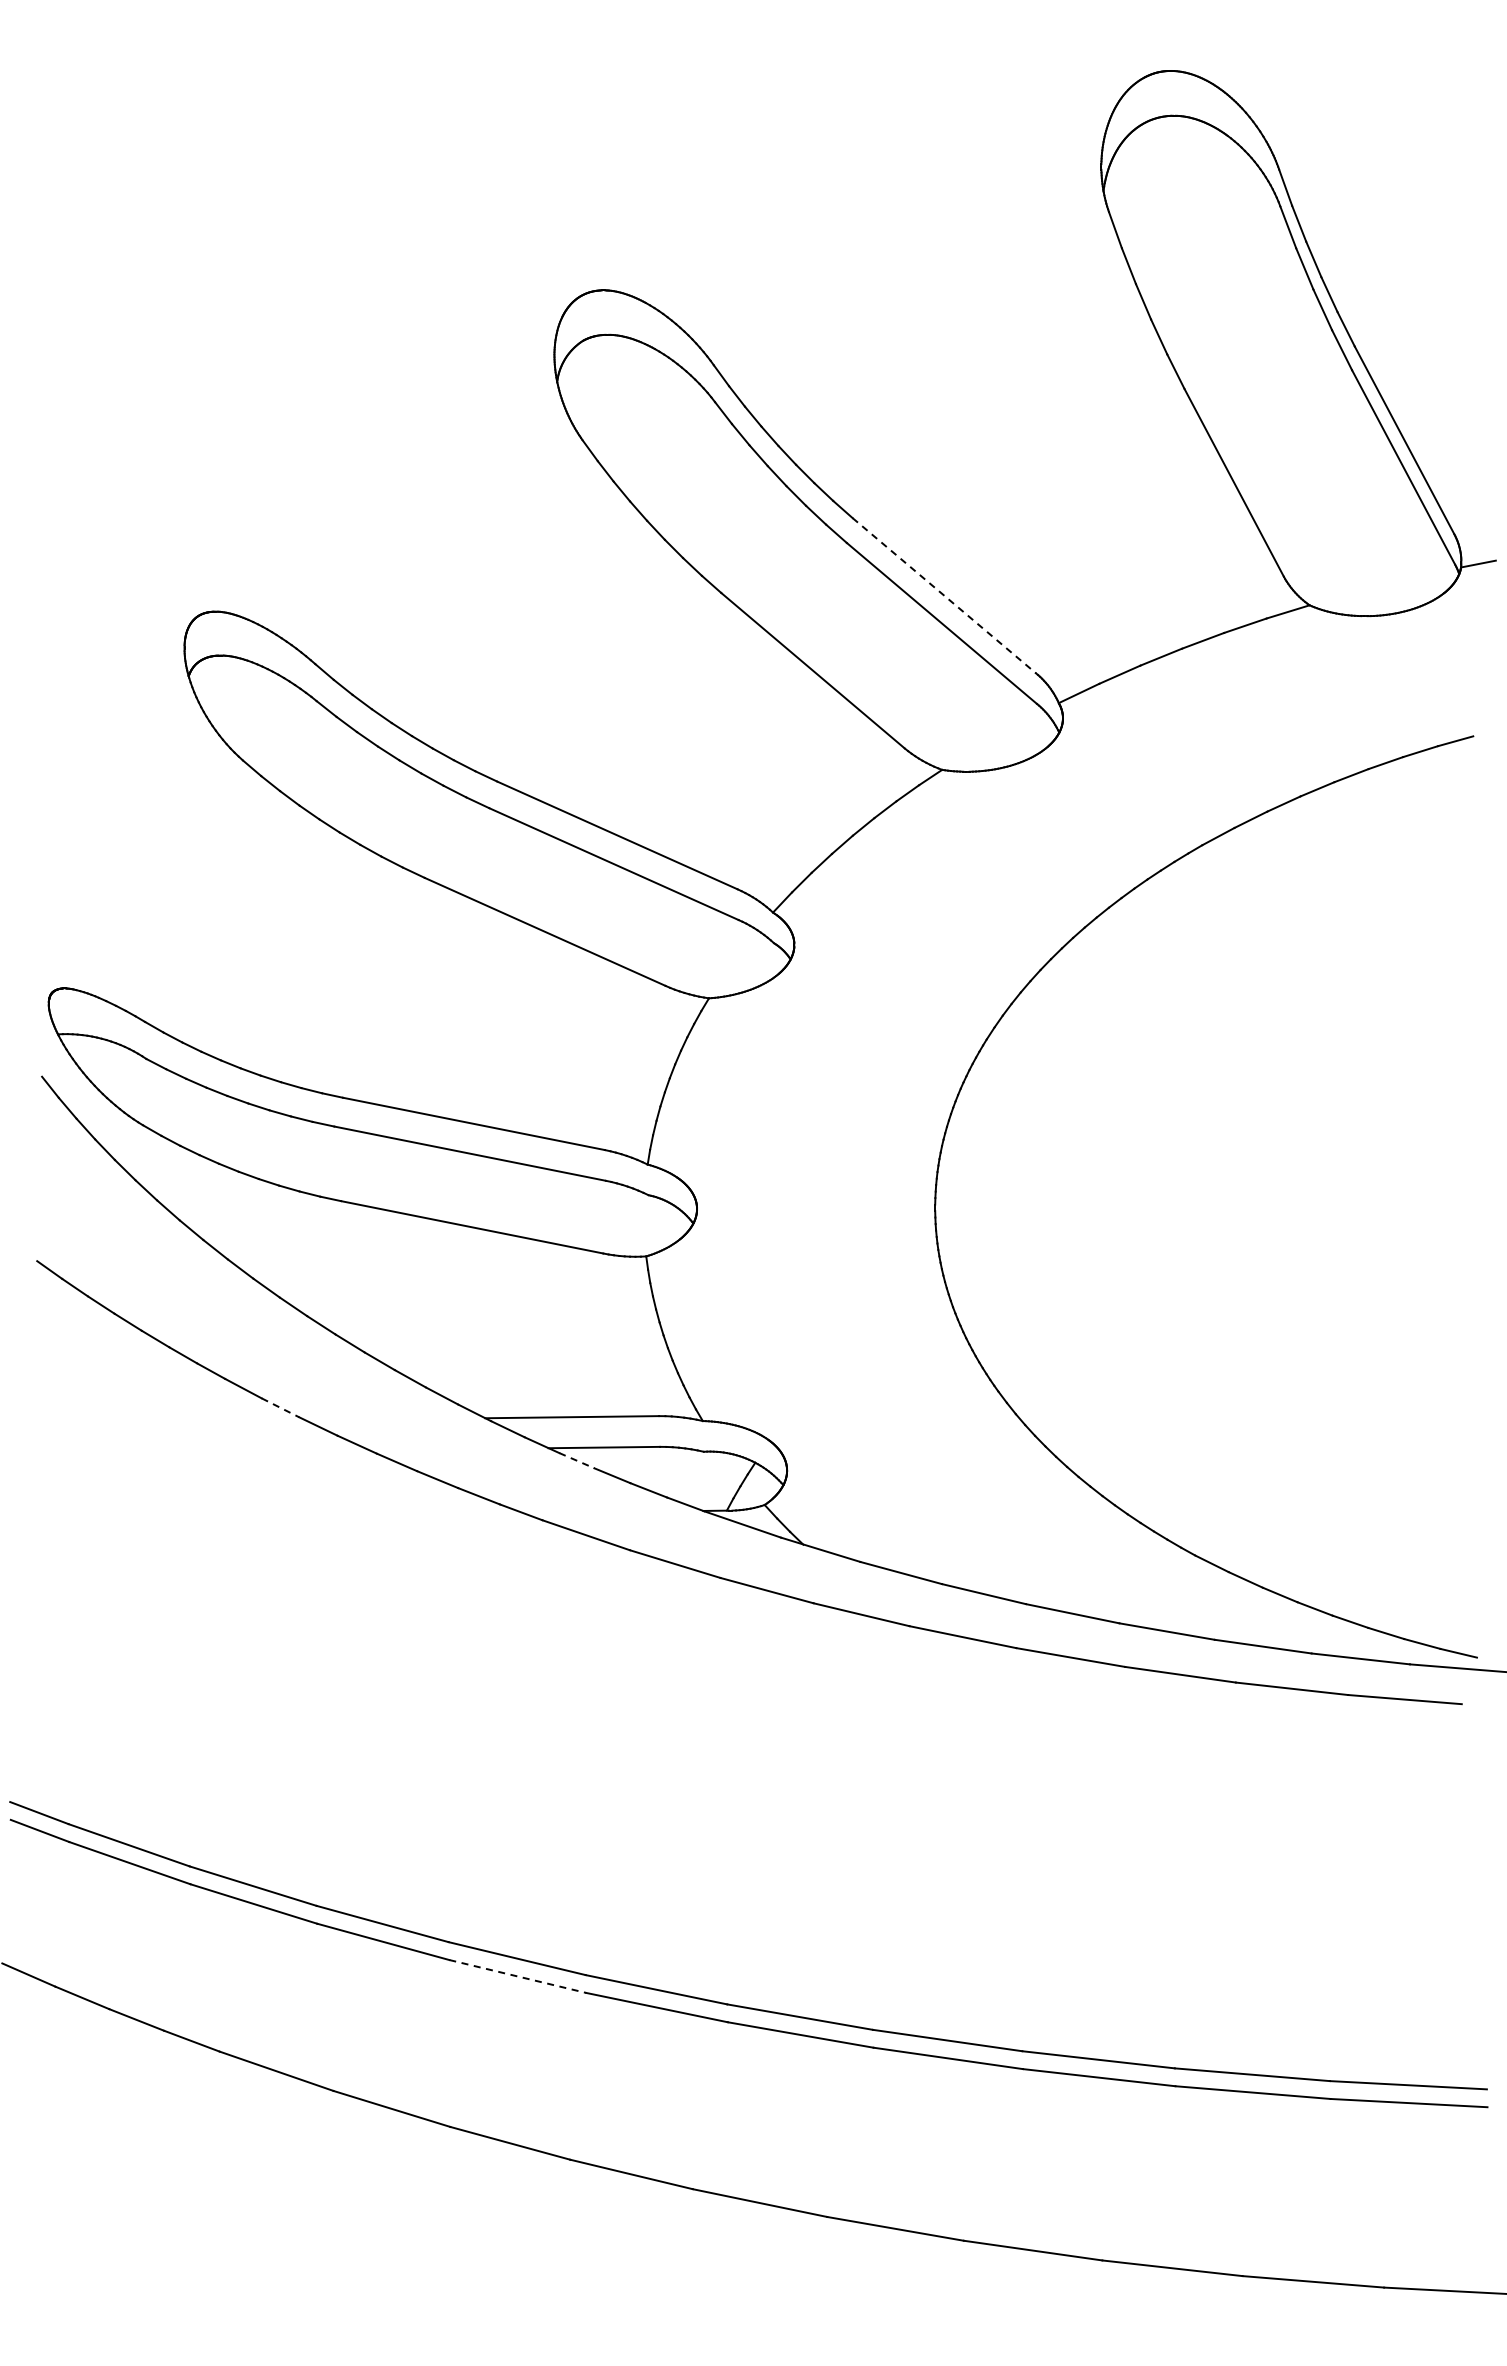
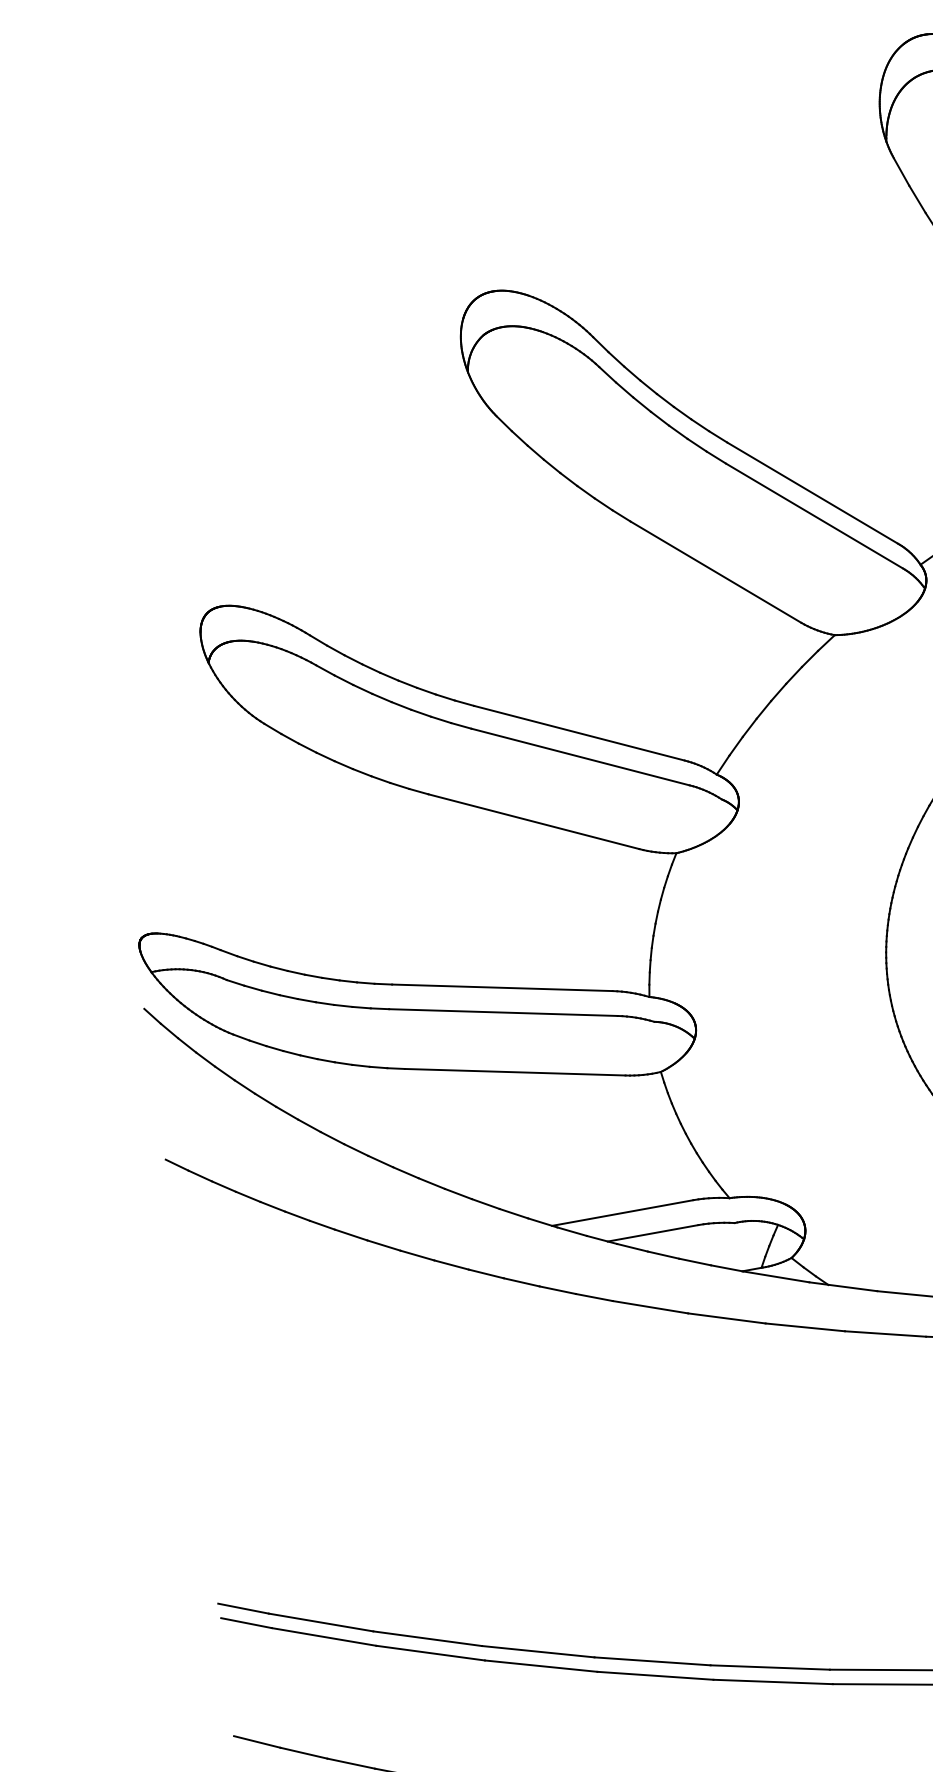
line: (944, 596) -> (812, 493), dashed -> solid
line: (280, 1408) -> (384, 1246), dashed -> solid
line: (577, 1460) -> (633, 1247), dashed -> solid
line: (518, 1976) -> (656, 1675), dashed -> solid

